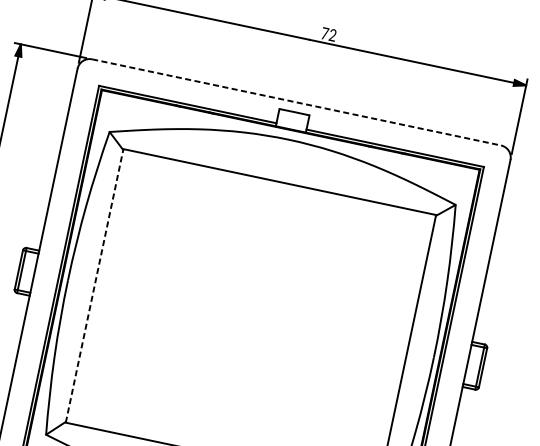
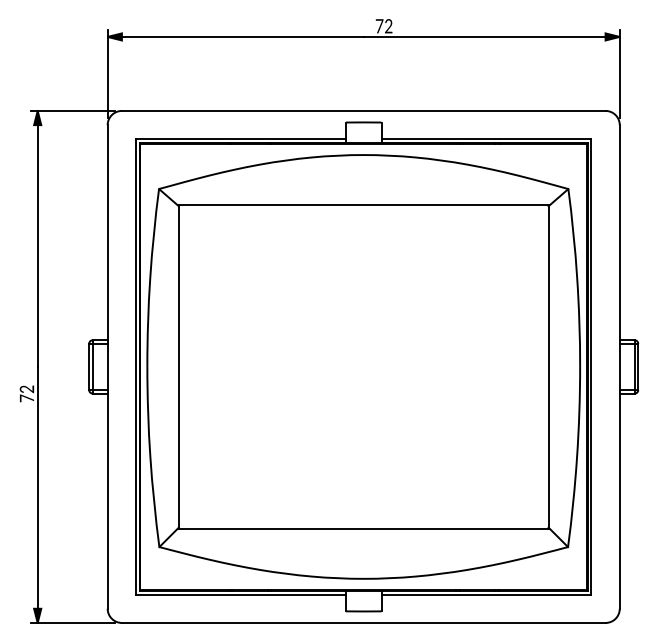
line: (296, 102) -> (363, 110), dashed -> solid
line: (94, 285) -> (178, 366), dashed -> solid

